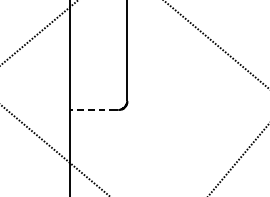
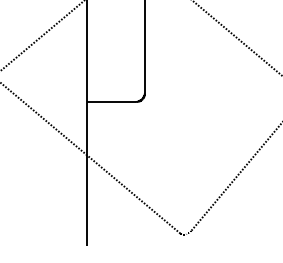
line: (93, 109) -> (110, 101), dashed -> solid

